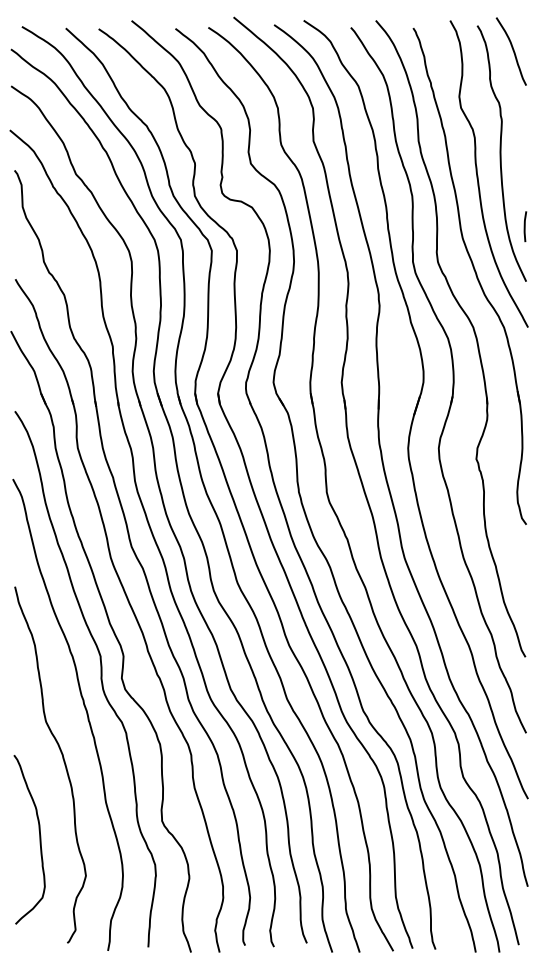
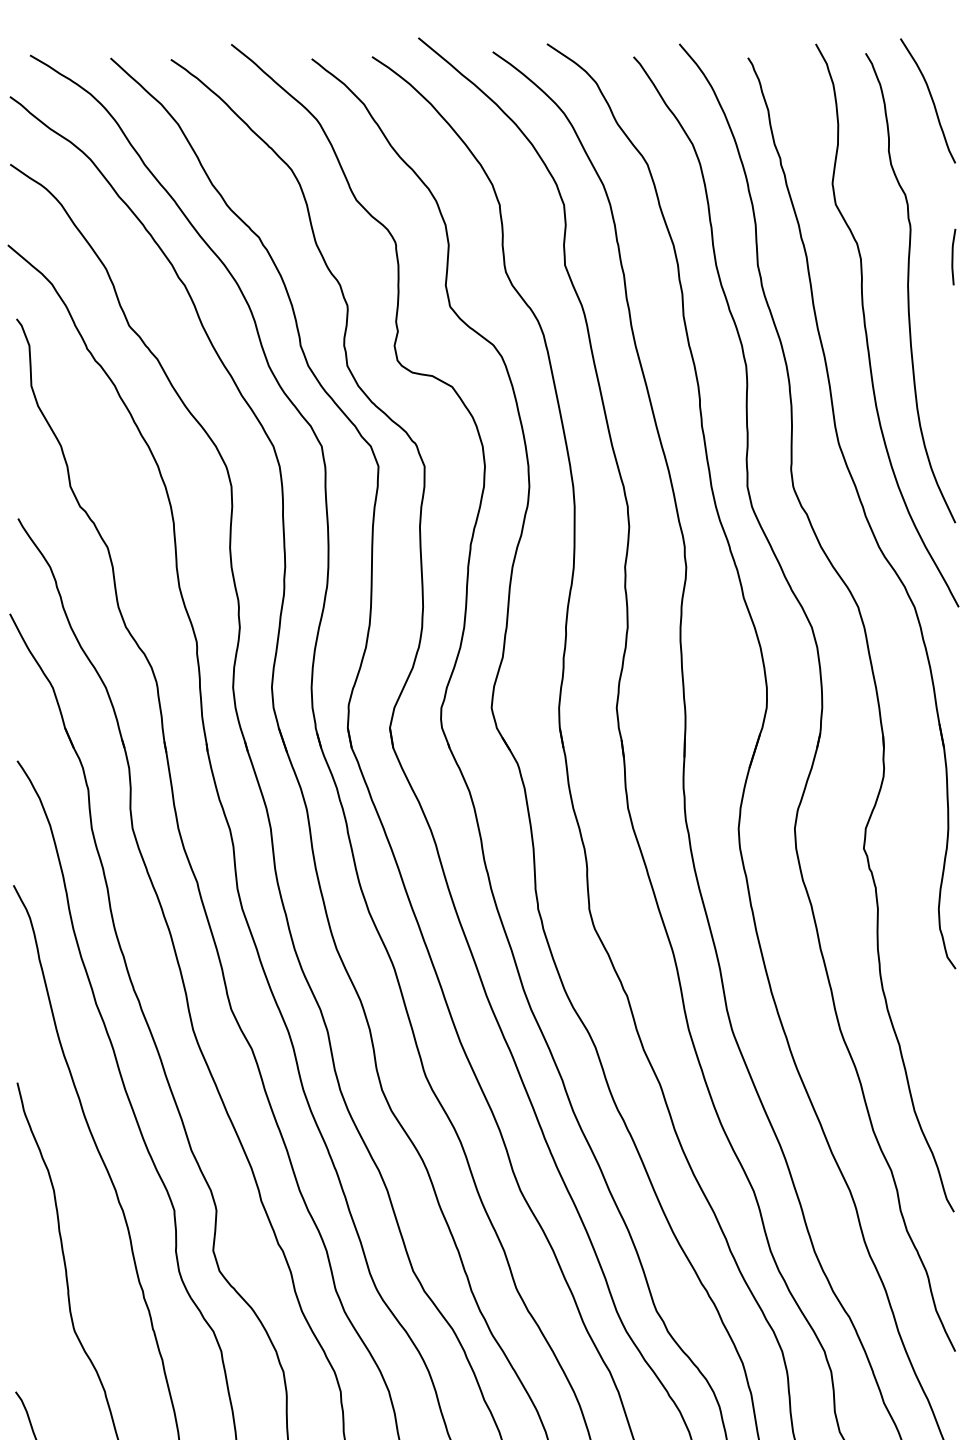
curve: (525, 226) -> (953, 256), moved

